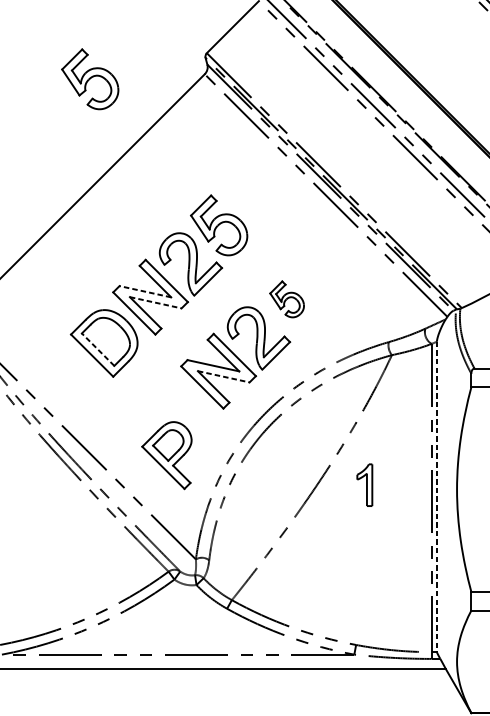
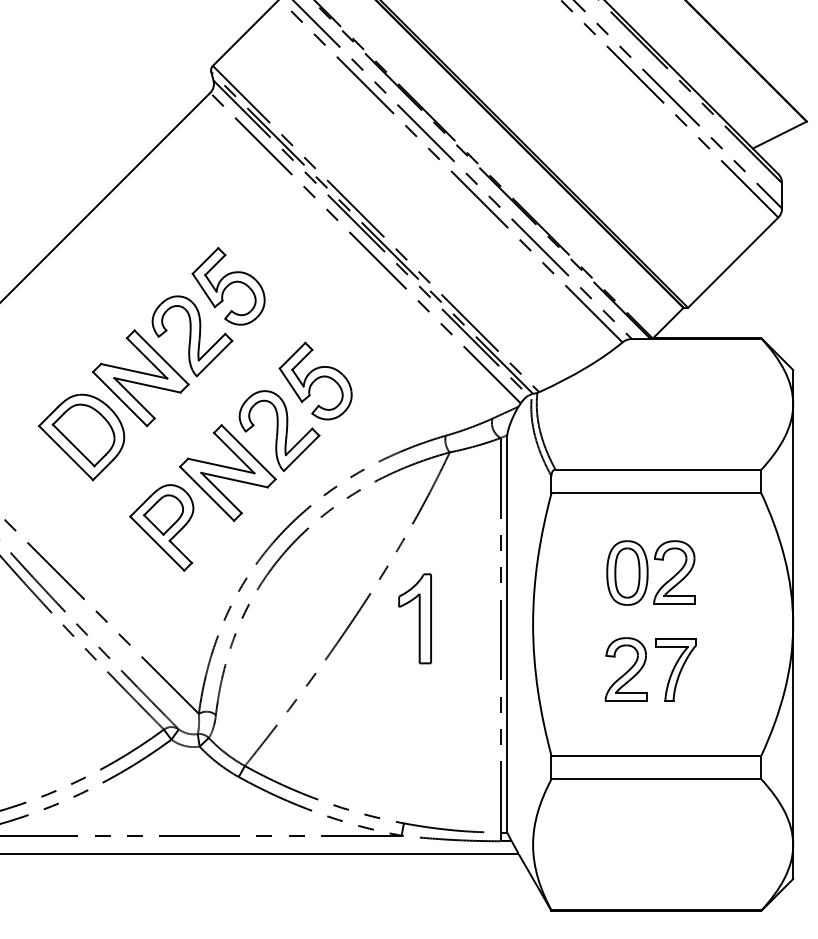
part: (90, 79) -> (63, 99), removed
line: (145, 291) -> (134, 371), dashed -> solid
part: (287, 298) -> (315, 380), size x1.67
line: (155, 302) -> (147, 385), dashed -> solid
line: (97, 349) -> (73, 445), dashed -> solid
line: (223, 377) -> (234, 480), dashed -> solid
part: (166, 455) -> (161, 527), moved
part: (364, 484) -> (414, 618), size x1.67
line: (437, 496) -> (507, 633), dashed -> solid

